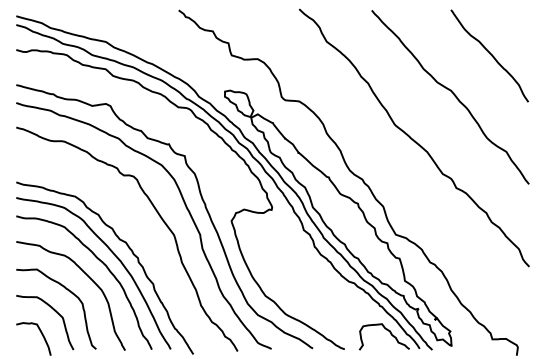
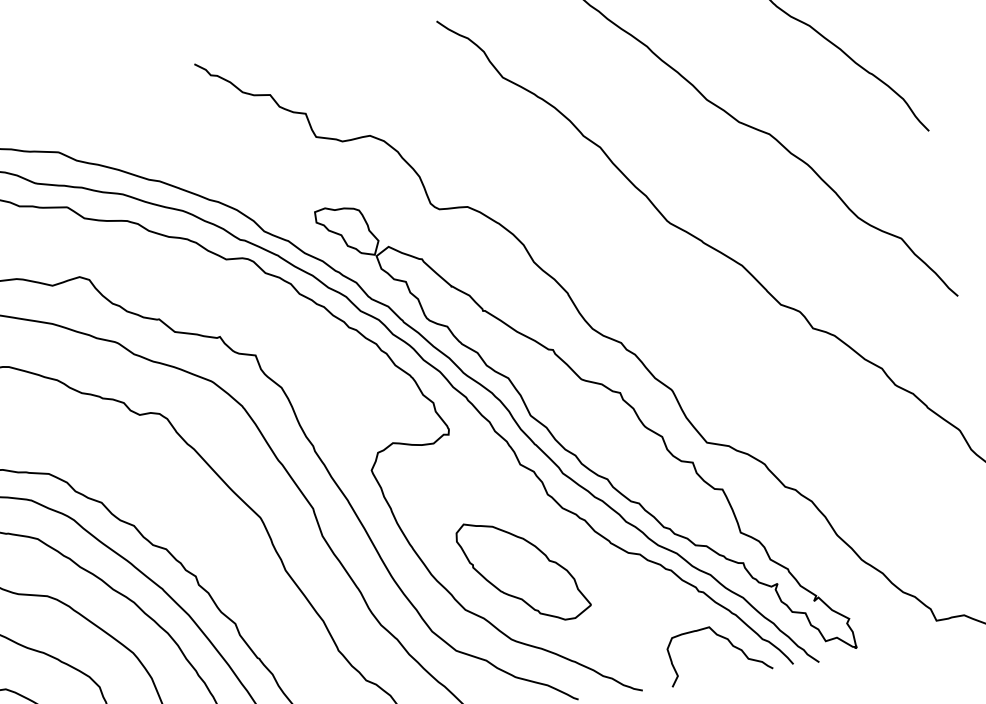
part: (296, 281) -> (522, 570), added

